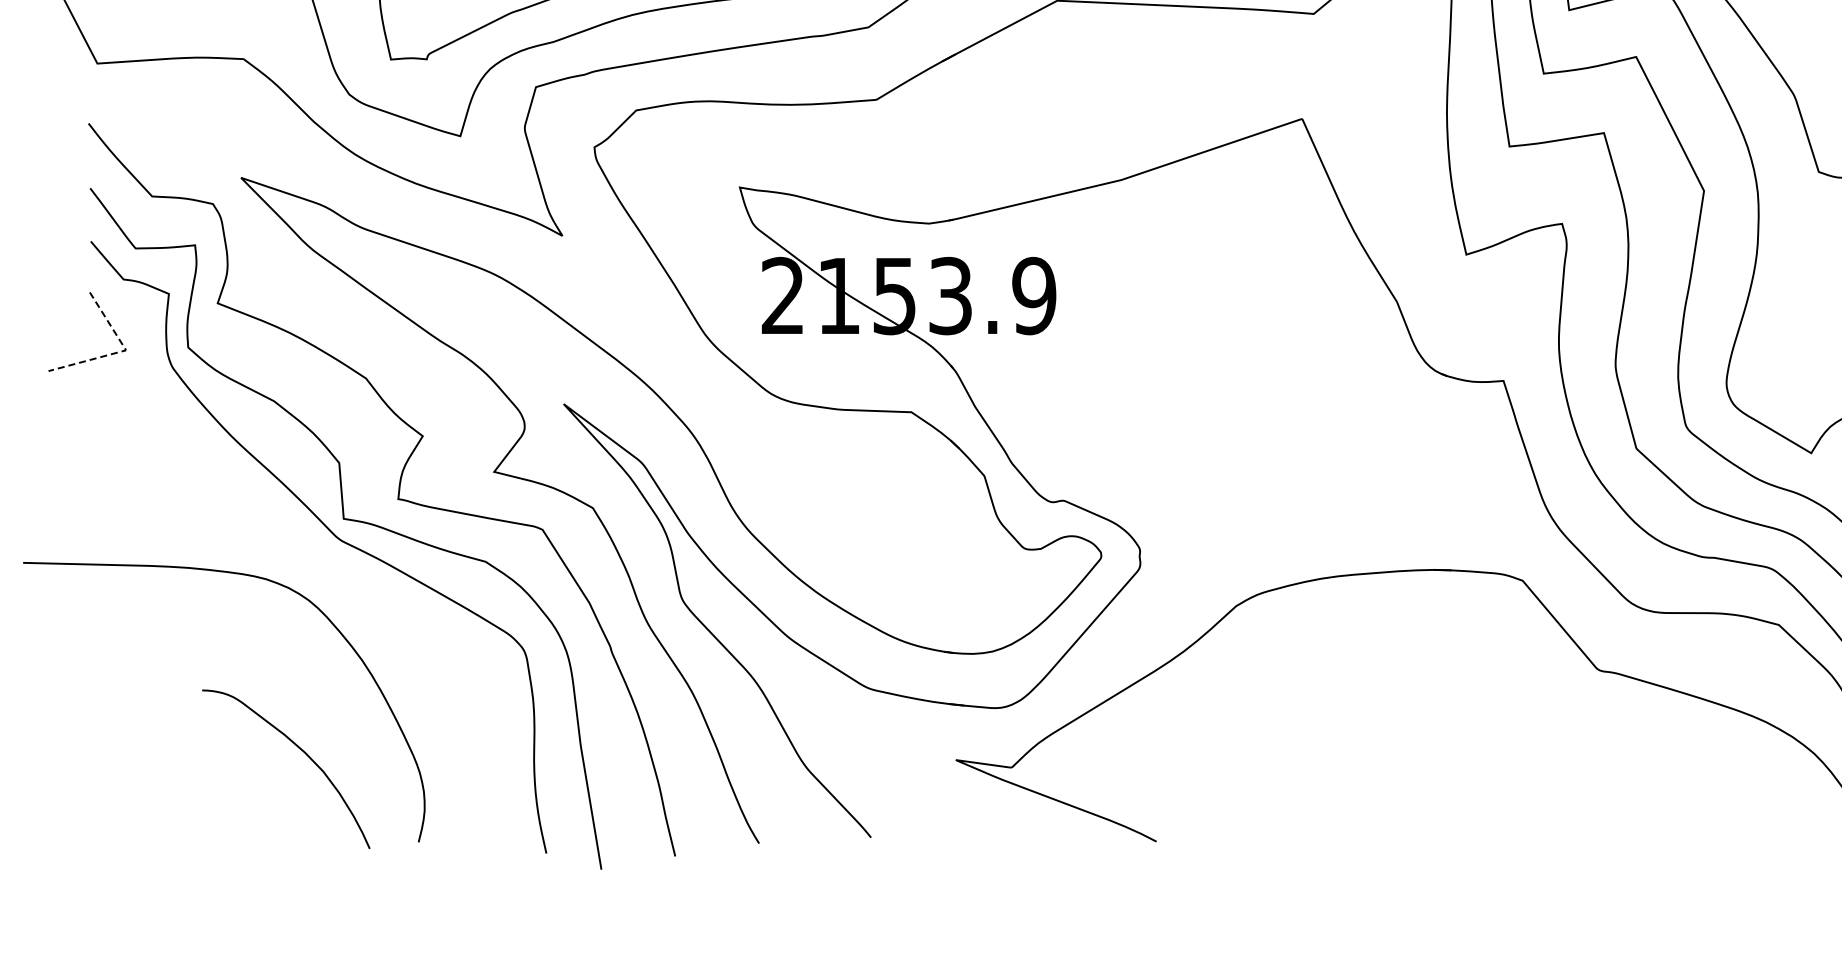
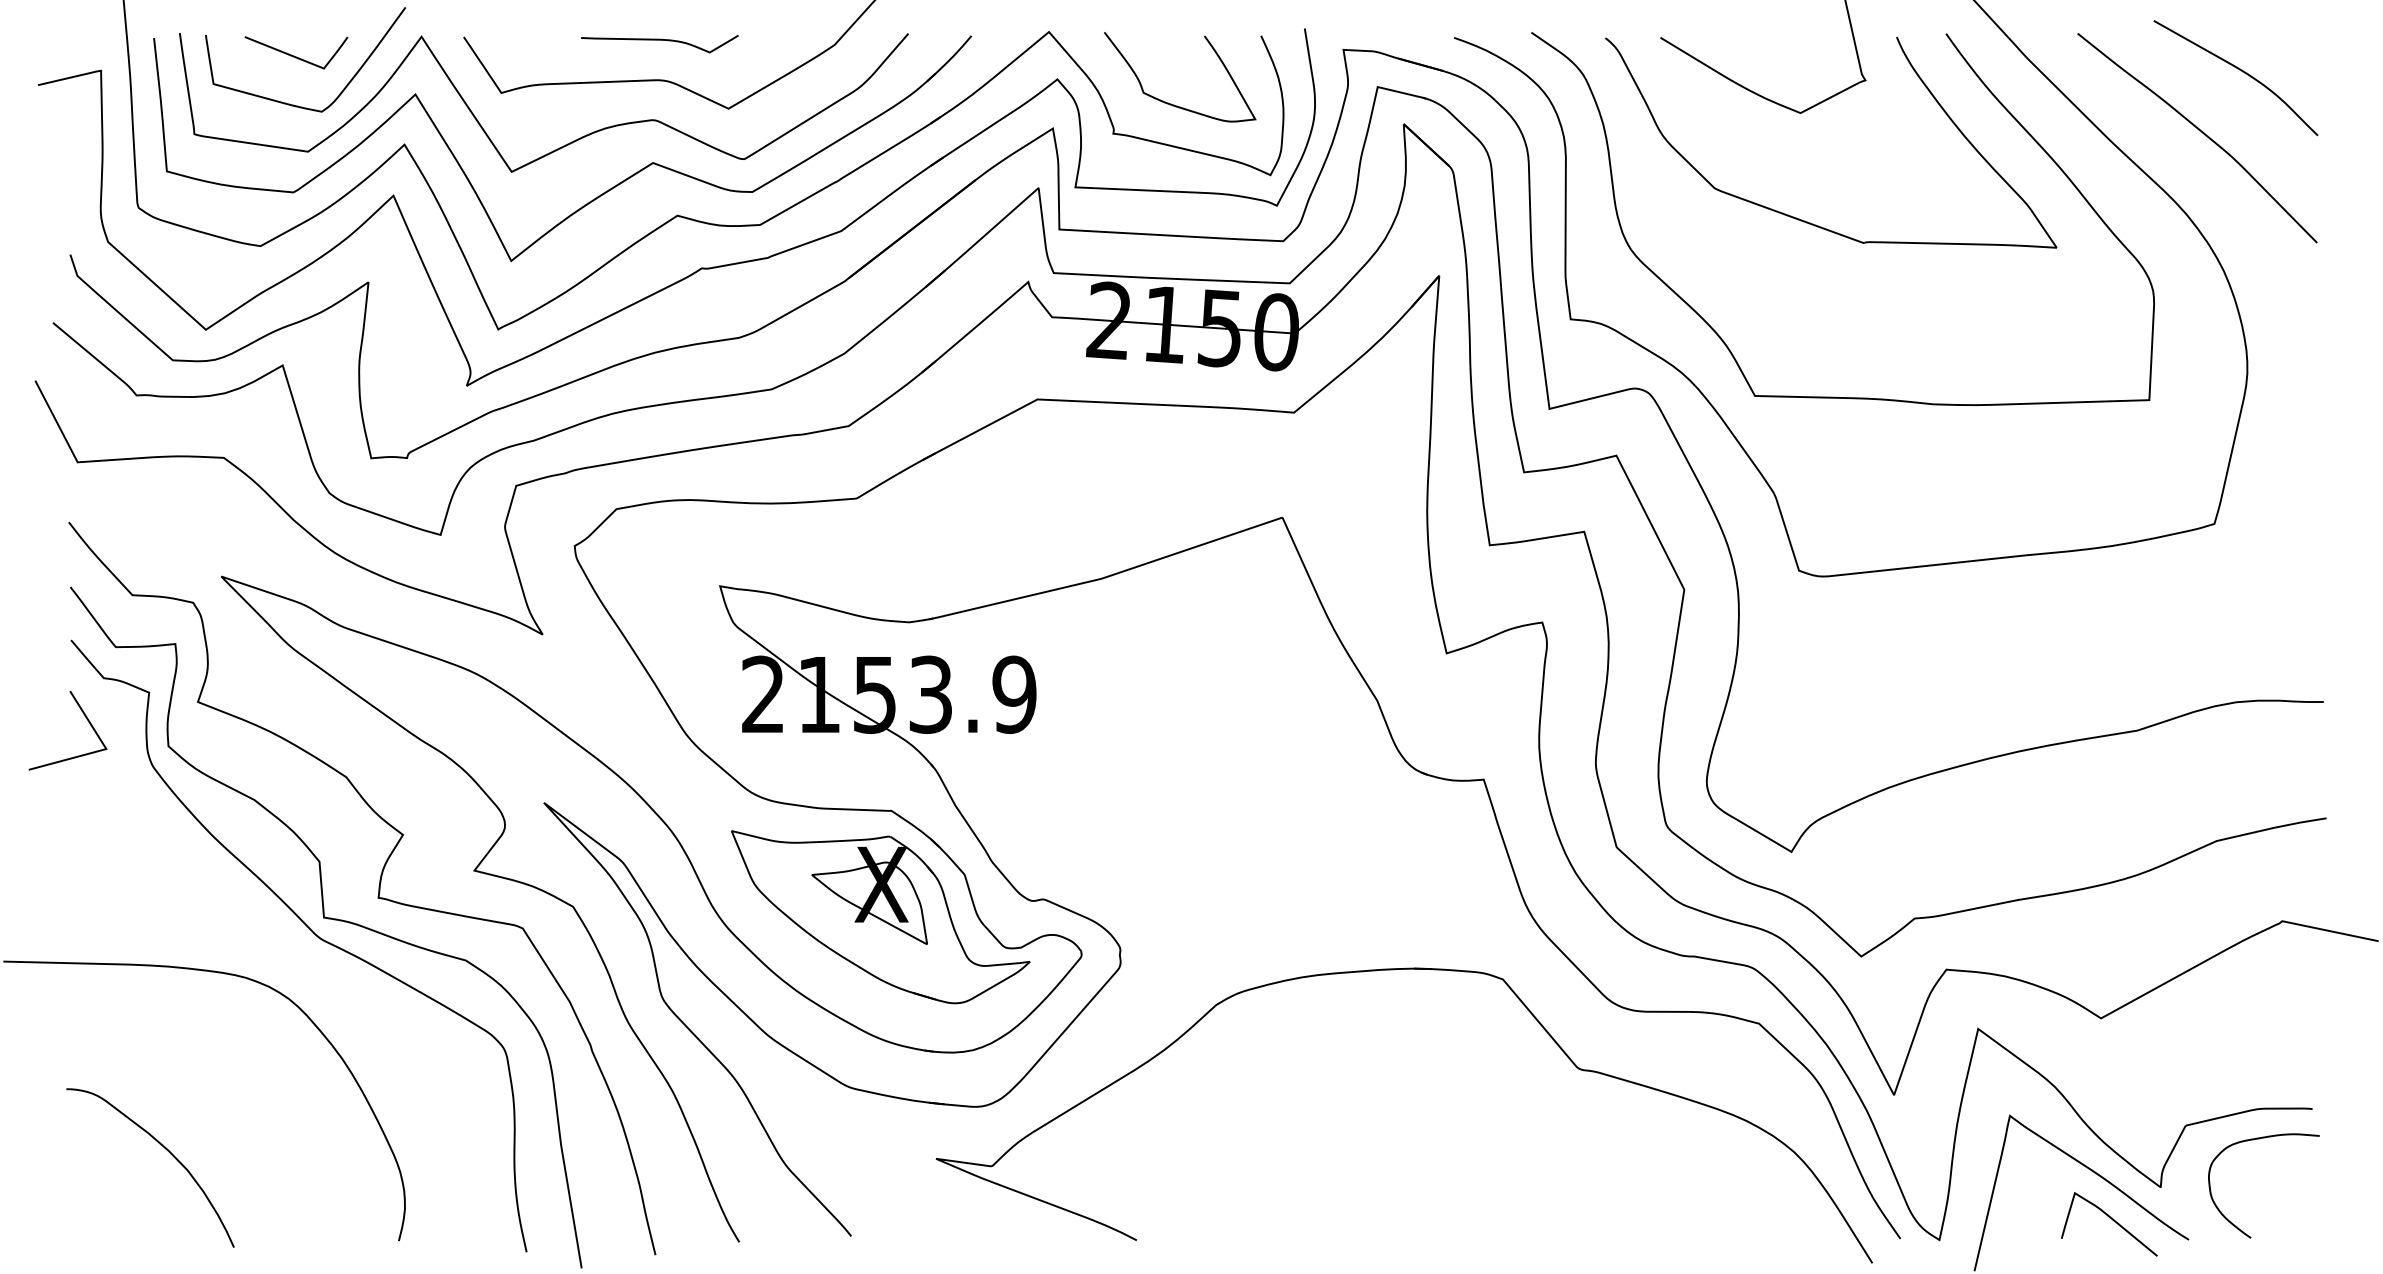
line: (120, 351) -> (100, 750), dashed -> solid
part: (900, 518) -> (880, 917), added
curve: (302, 751) -> (166, 1150), moved

